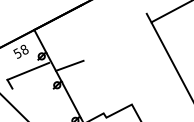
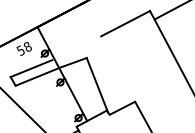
line: (122, 26) -> (125, 23), added
line: (33, 79) -> (36, 76), added
line: (94, 88) -> (97, 85), added

